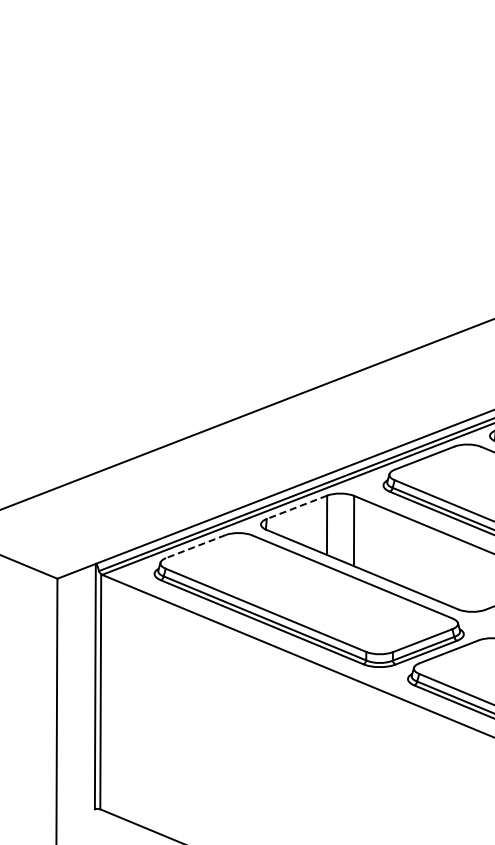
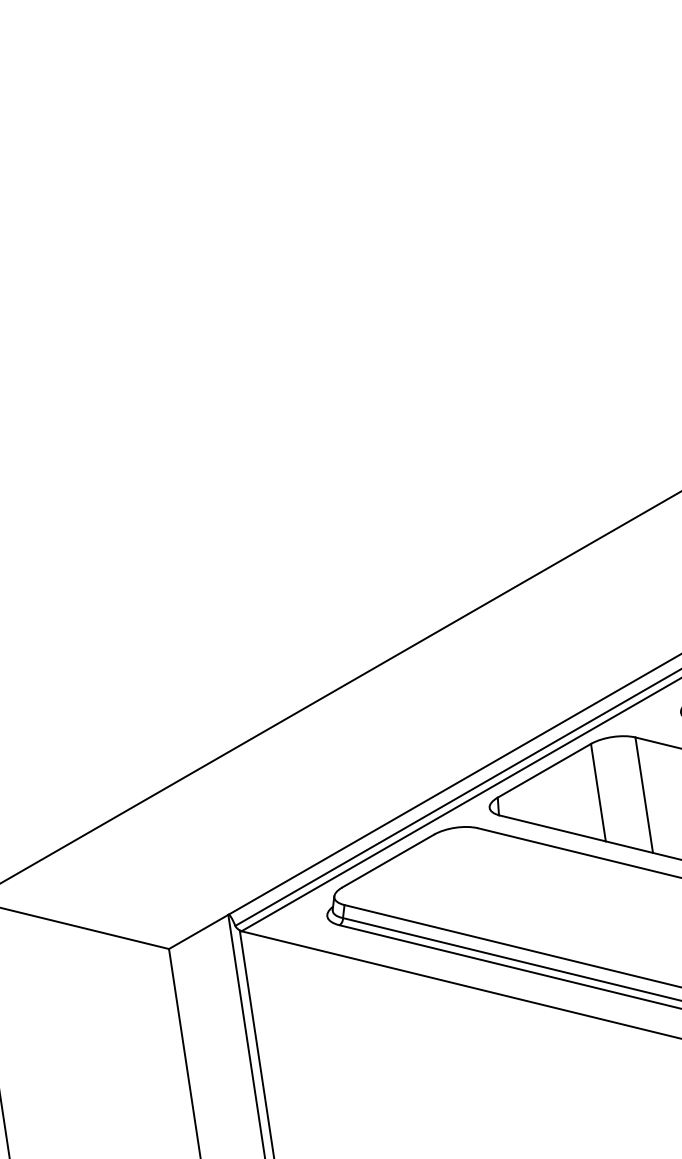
line: (296, 507) -> (543, 771), dashed -> solid
line: (195, 546) -> (387, 860), dashed -> solid

